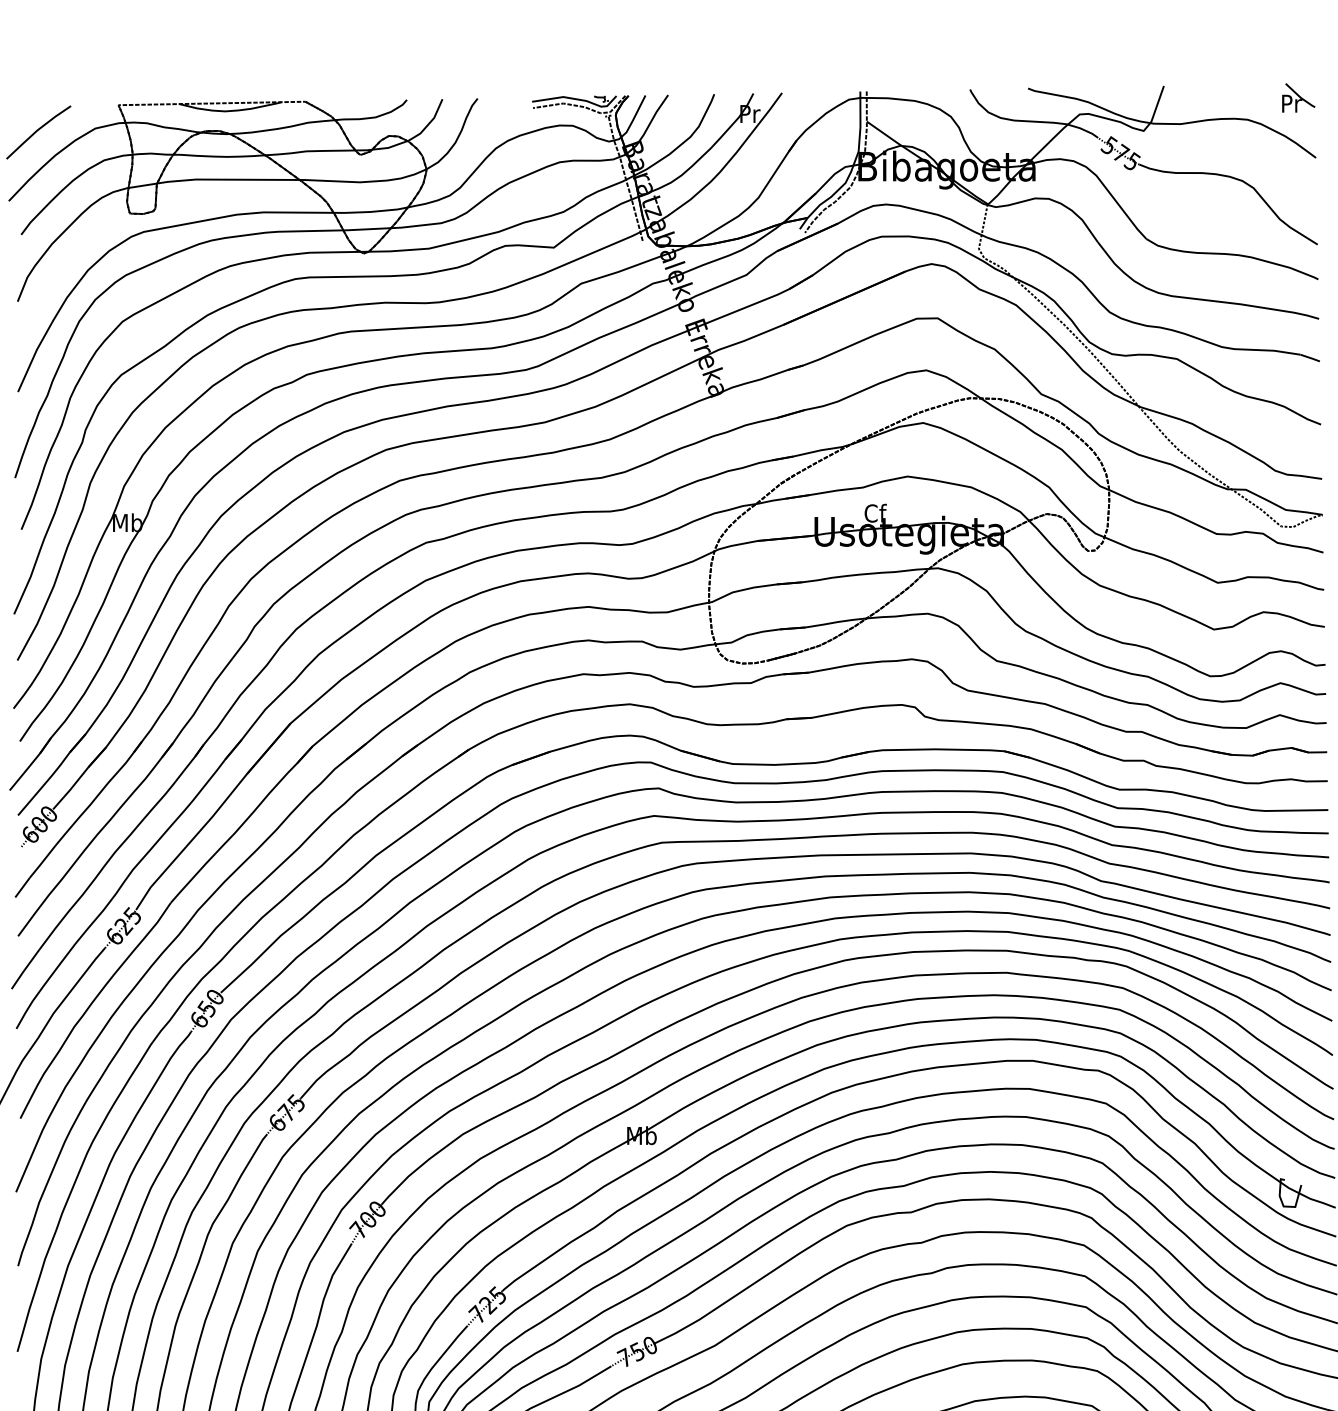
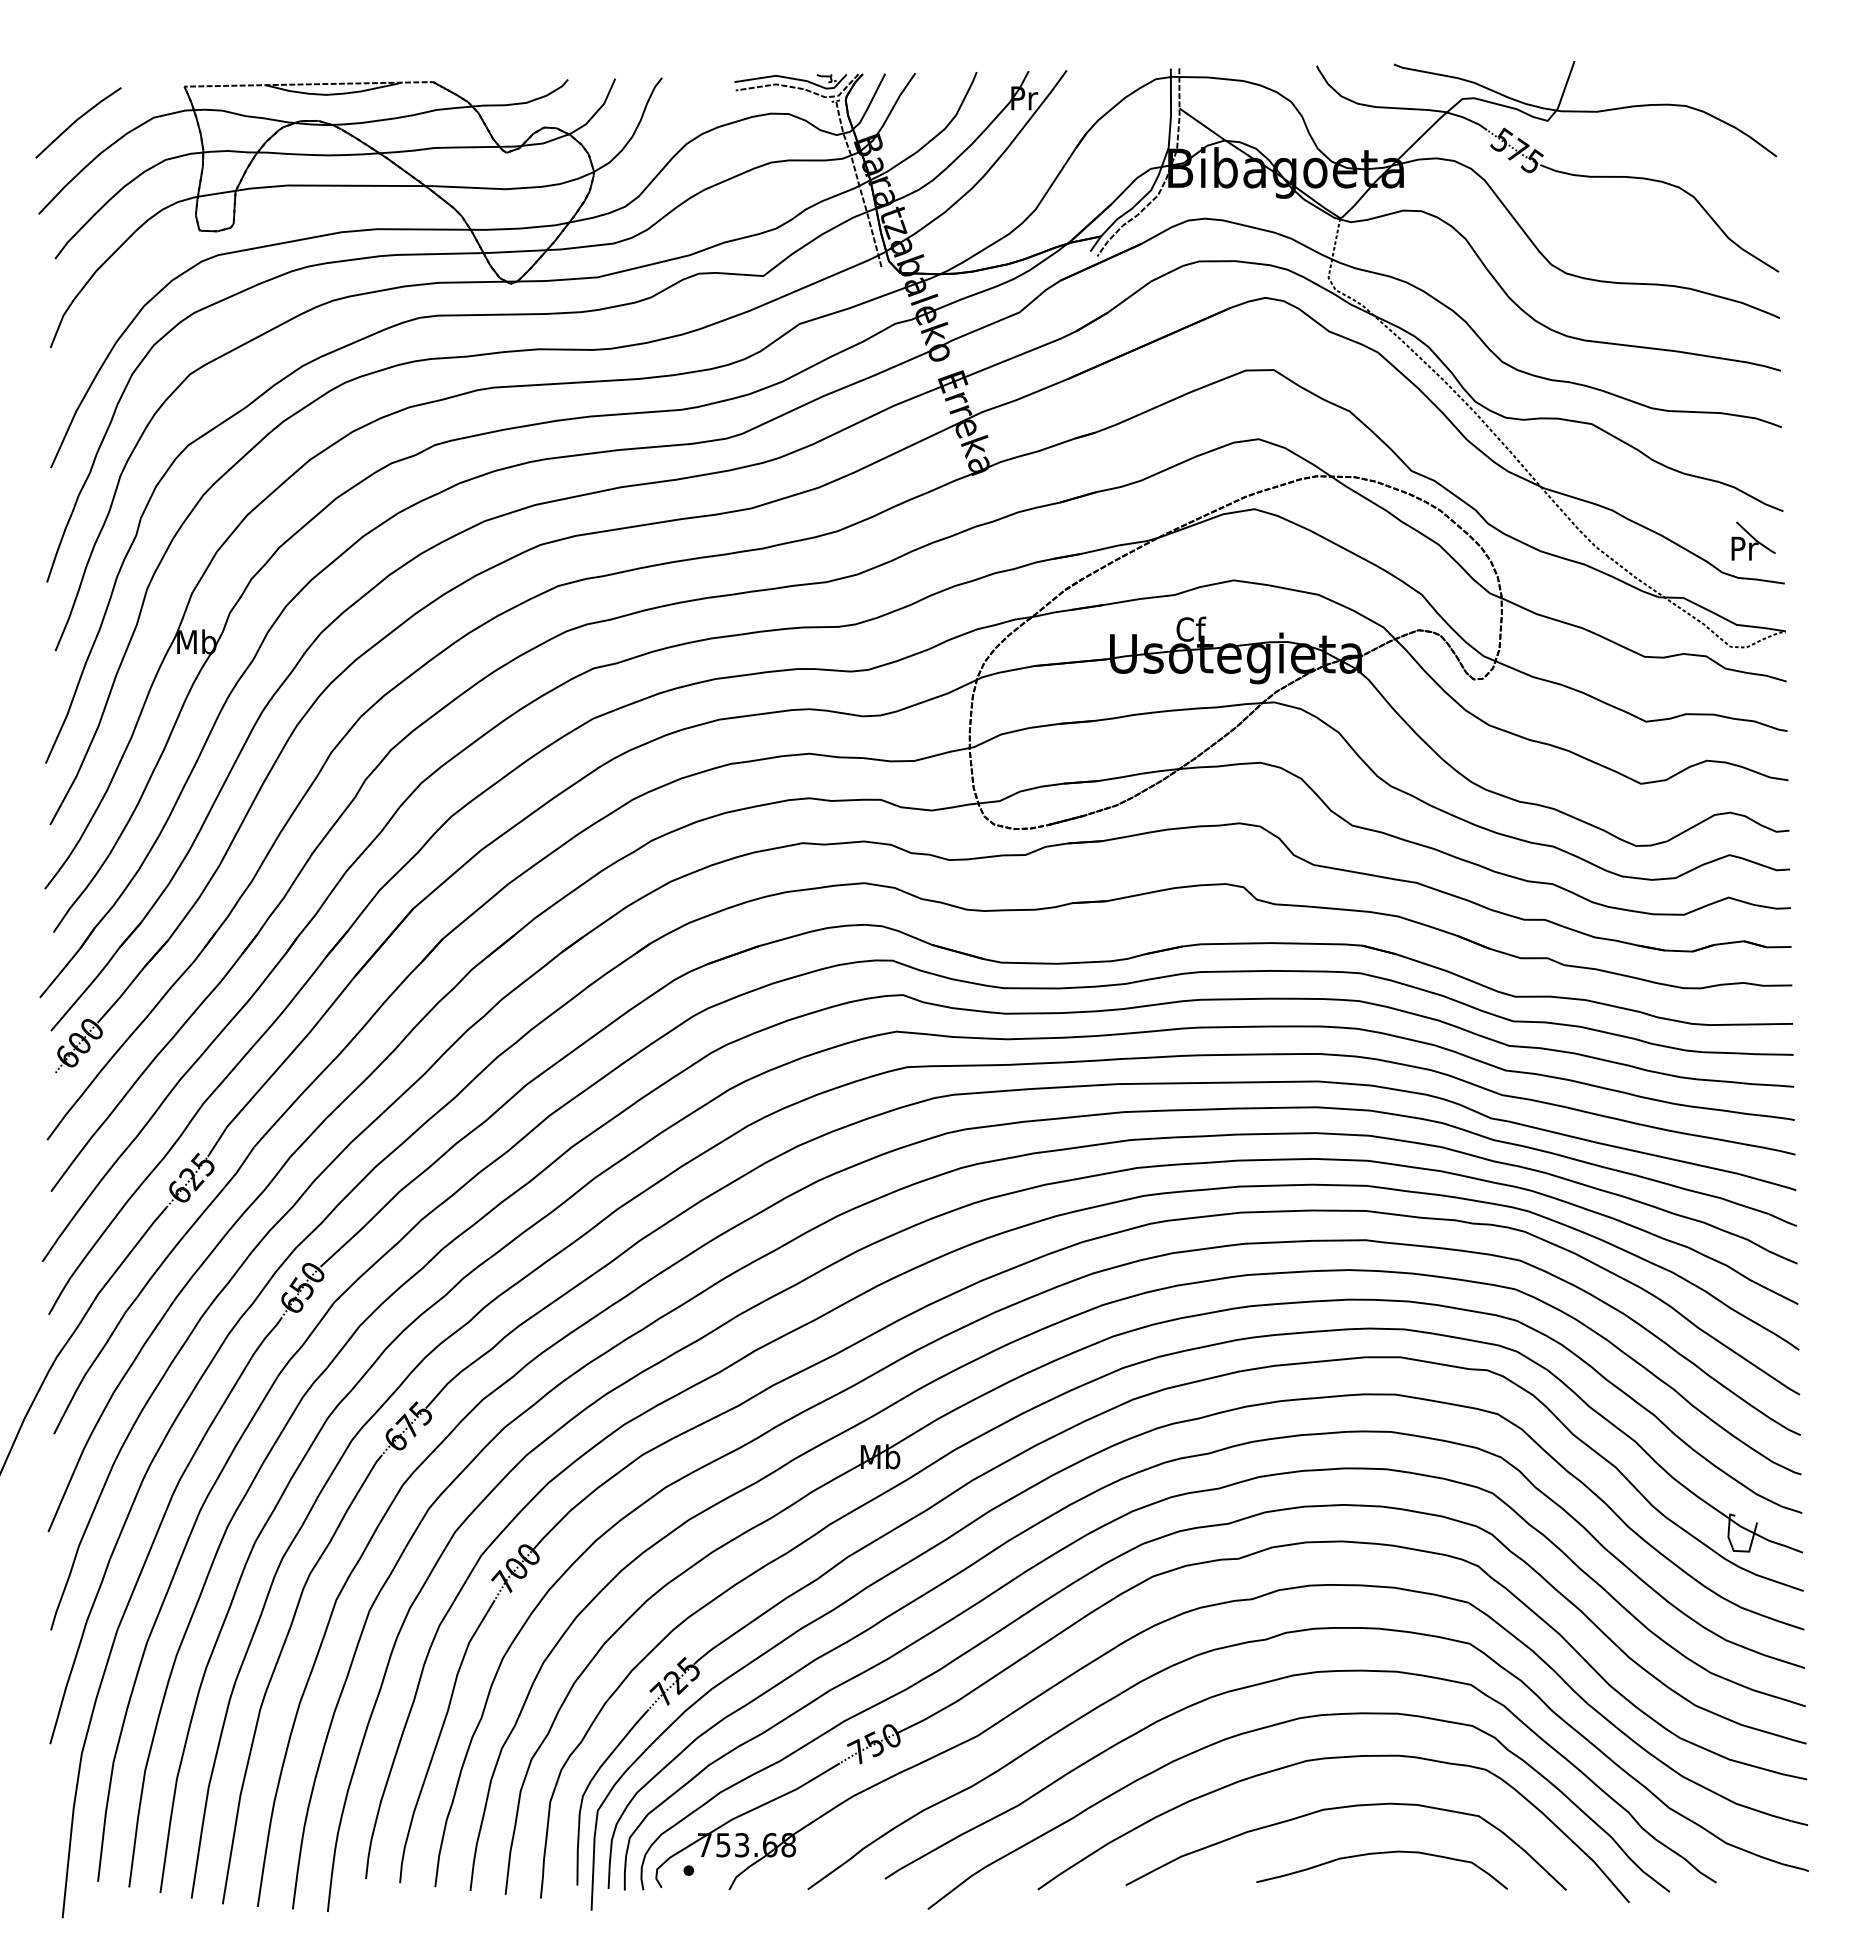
part: (1298, 97) -> (1753, 540), moved

